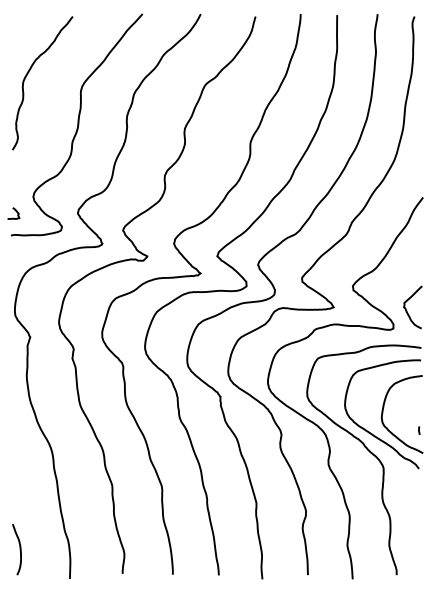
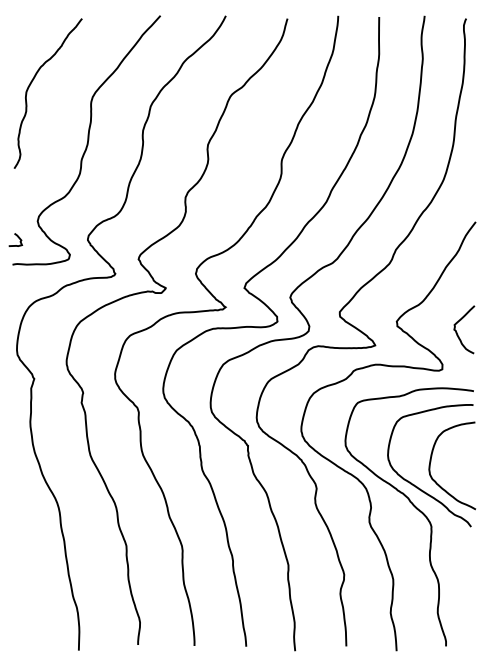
curve: (407, 310) -> (458, 333), moved
line: (419, 430) -> (471, 483), removed
curve: (19, 549) -> (22, 617), removed

